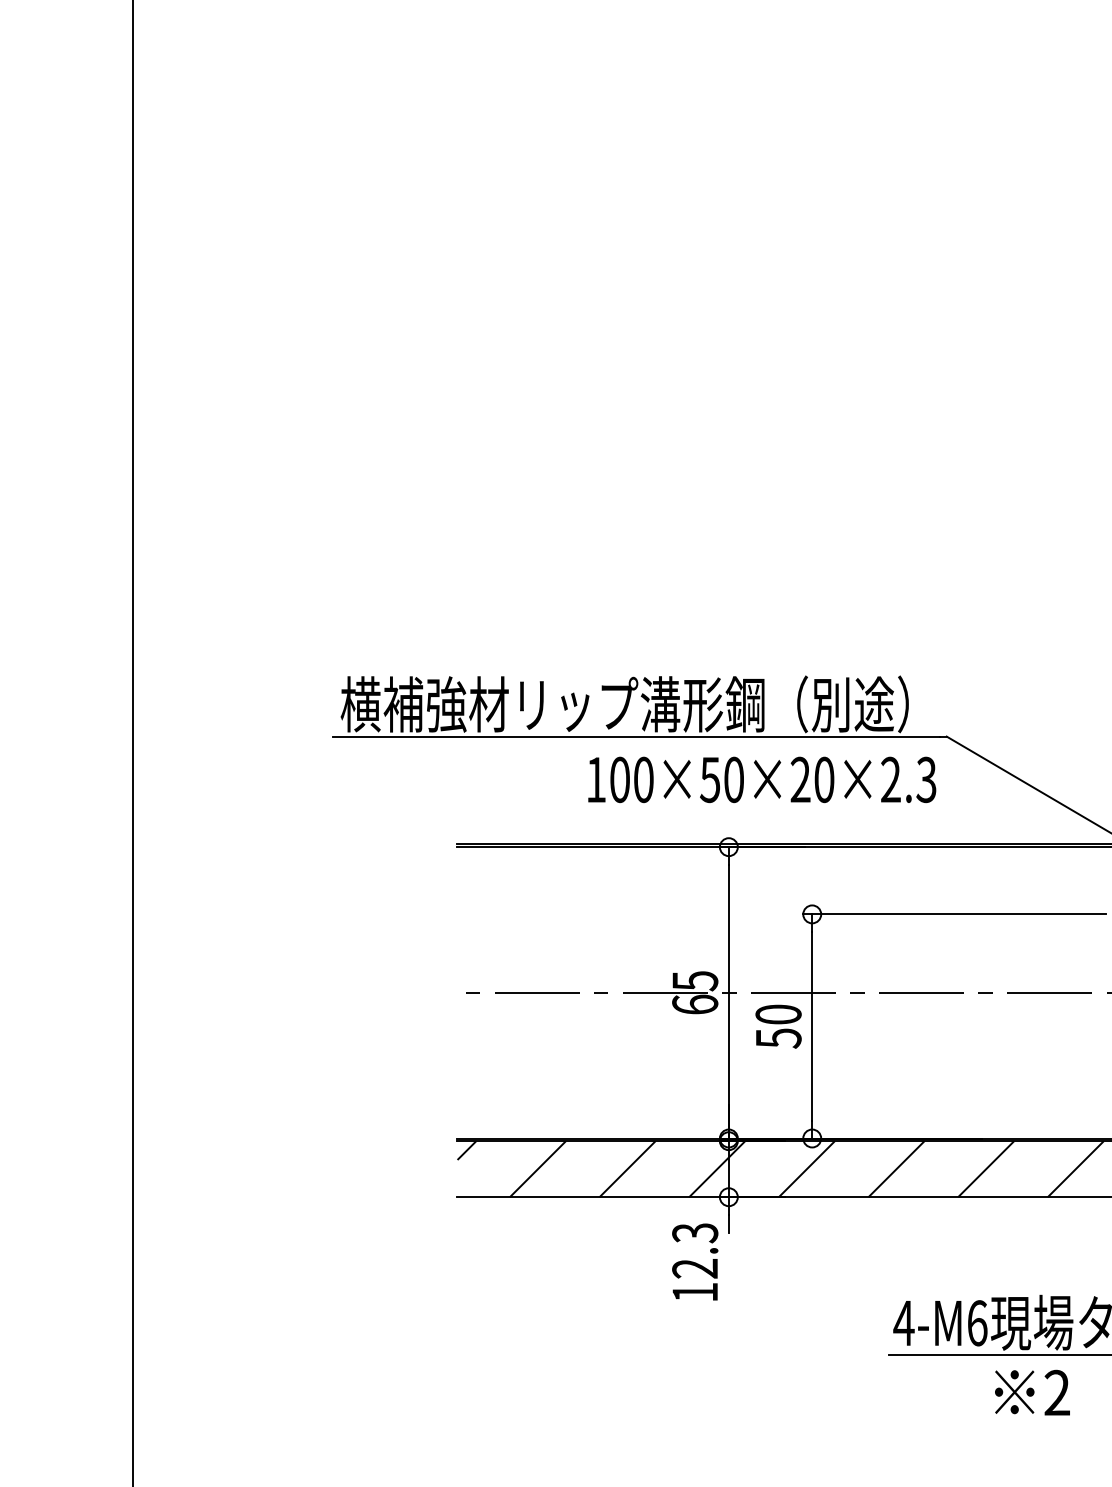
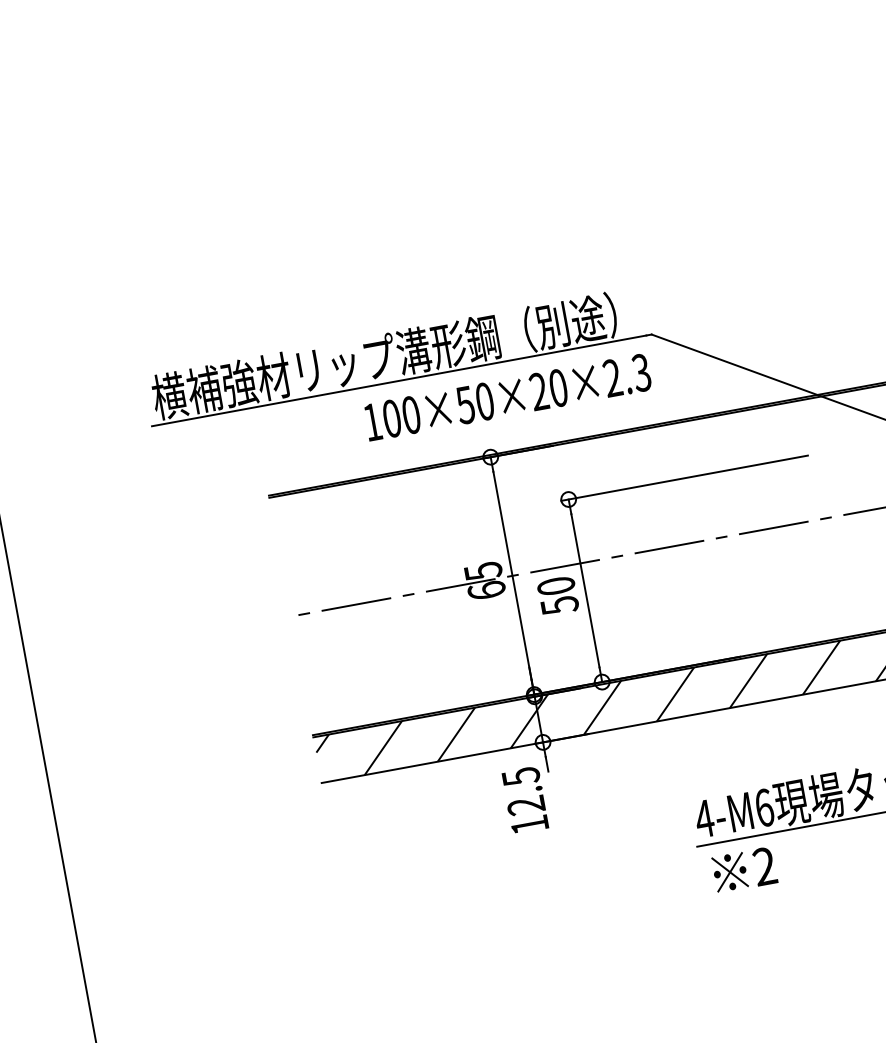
text: (694, 1233) -> (520, 777), 12.3 -> 12.5
text: (1032, 1392) -> (744, 869), moved

